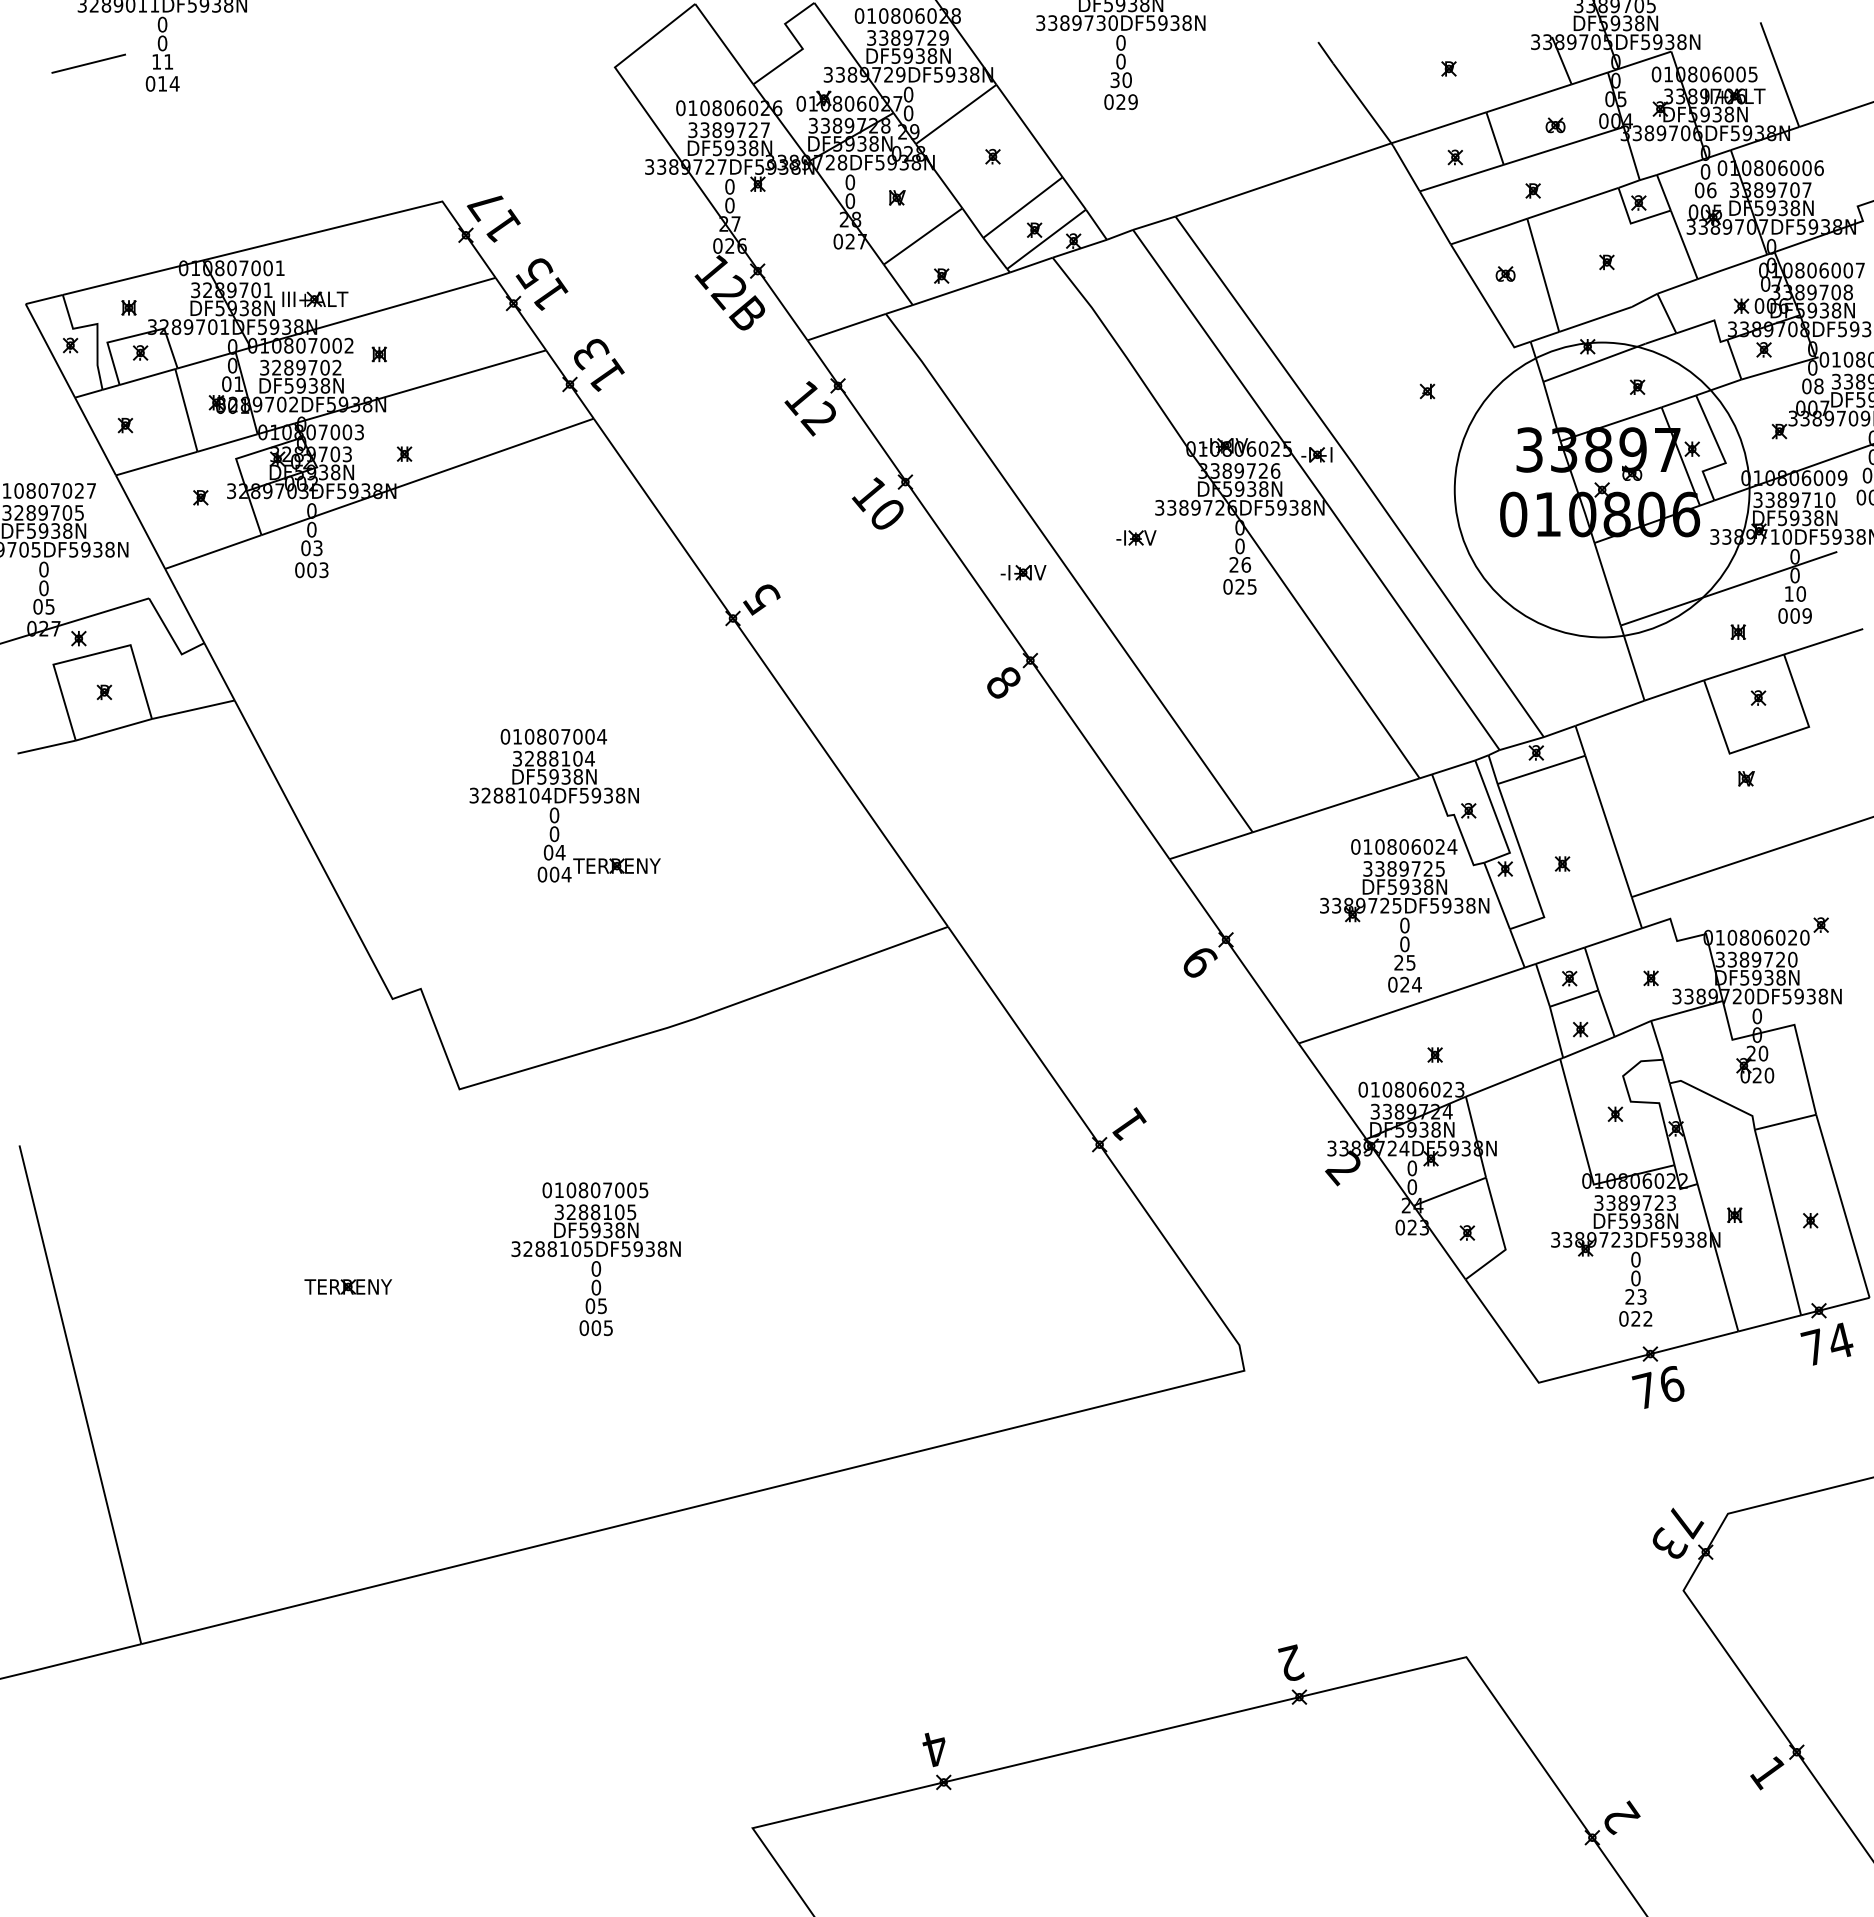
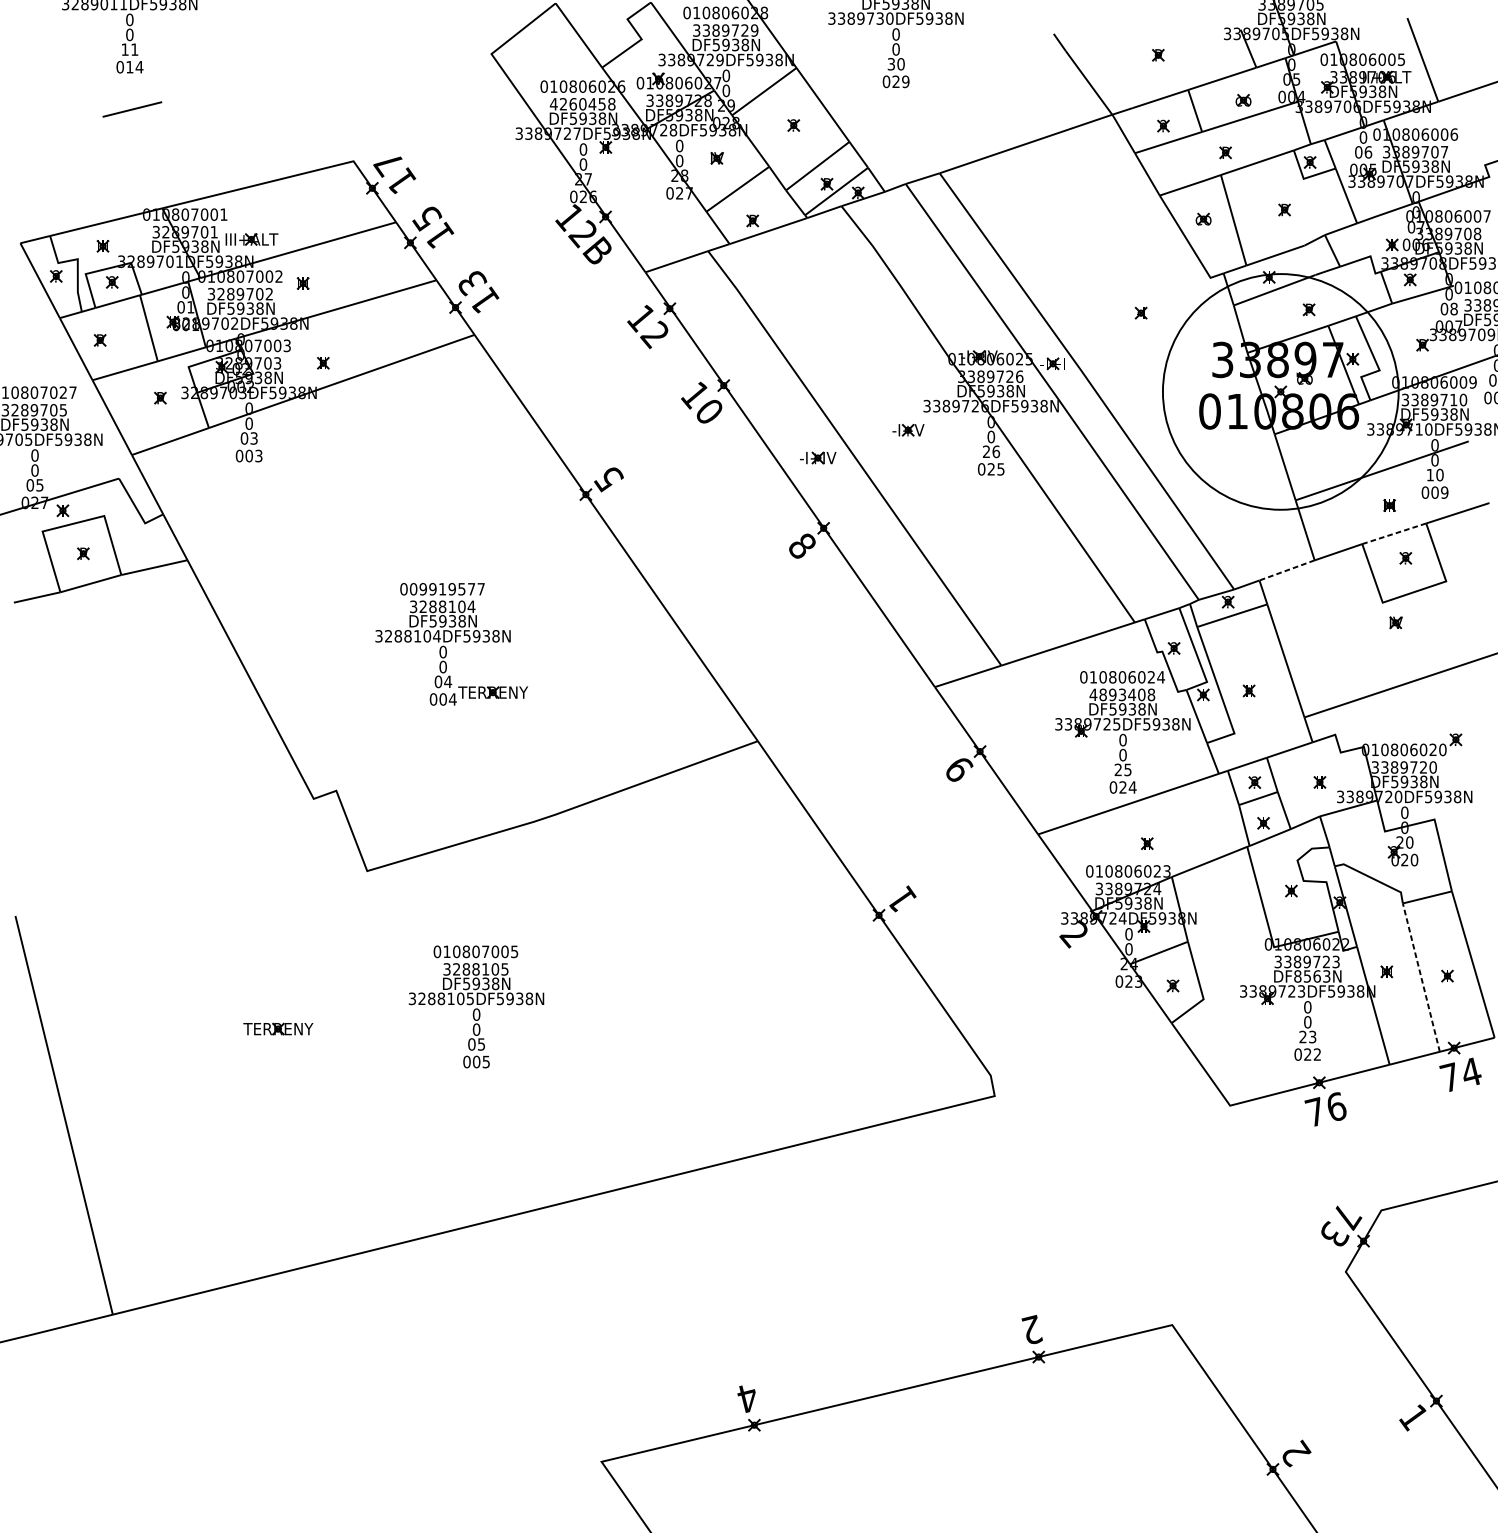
line: (88, 63) -> (132, 109), moved
text: (728, 130) -> (582, 104), 3389727 -> 4260458
line: (1744, 667) -> (1394, 533), solid -> dashed
line: (1610, 713) -> (1287, 570), solid -> dashed
text: (559, 736) -> (447, 589), 010807004 -> 009919577
text: (1403, 868) -> (1121, 694), 3389725 -> 4893408
text: (1641, 1221) -> (1312, 976), DF5938N -> DF8563N
line: (1777, 1222) -> (1420, 977), solid -> dashed

